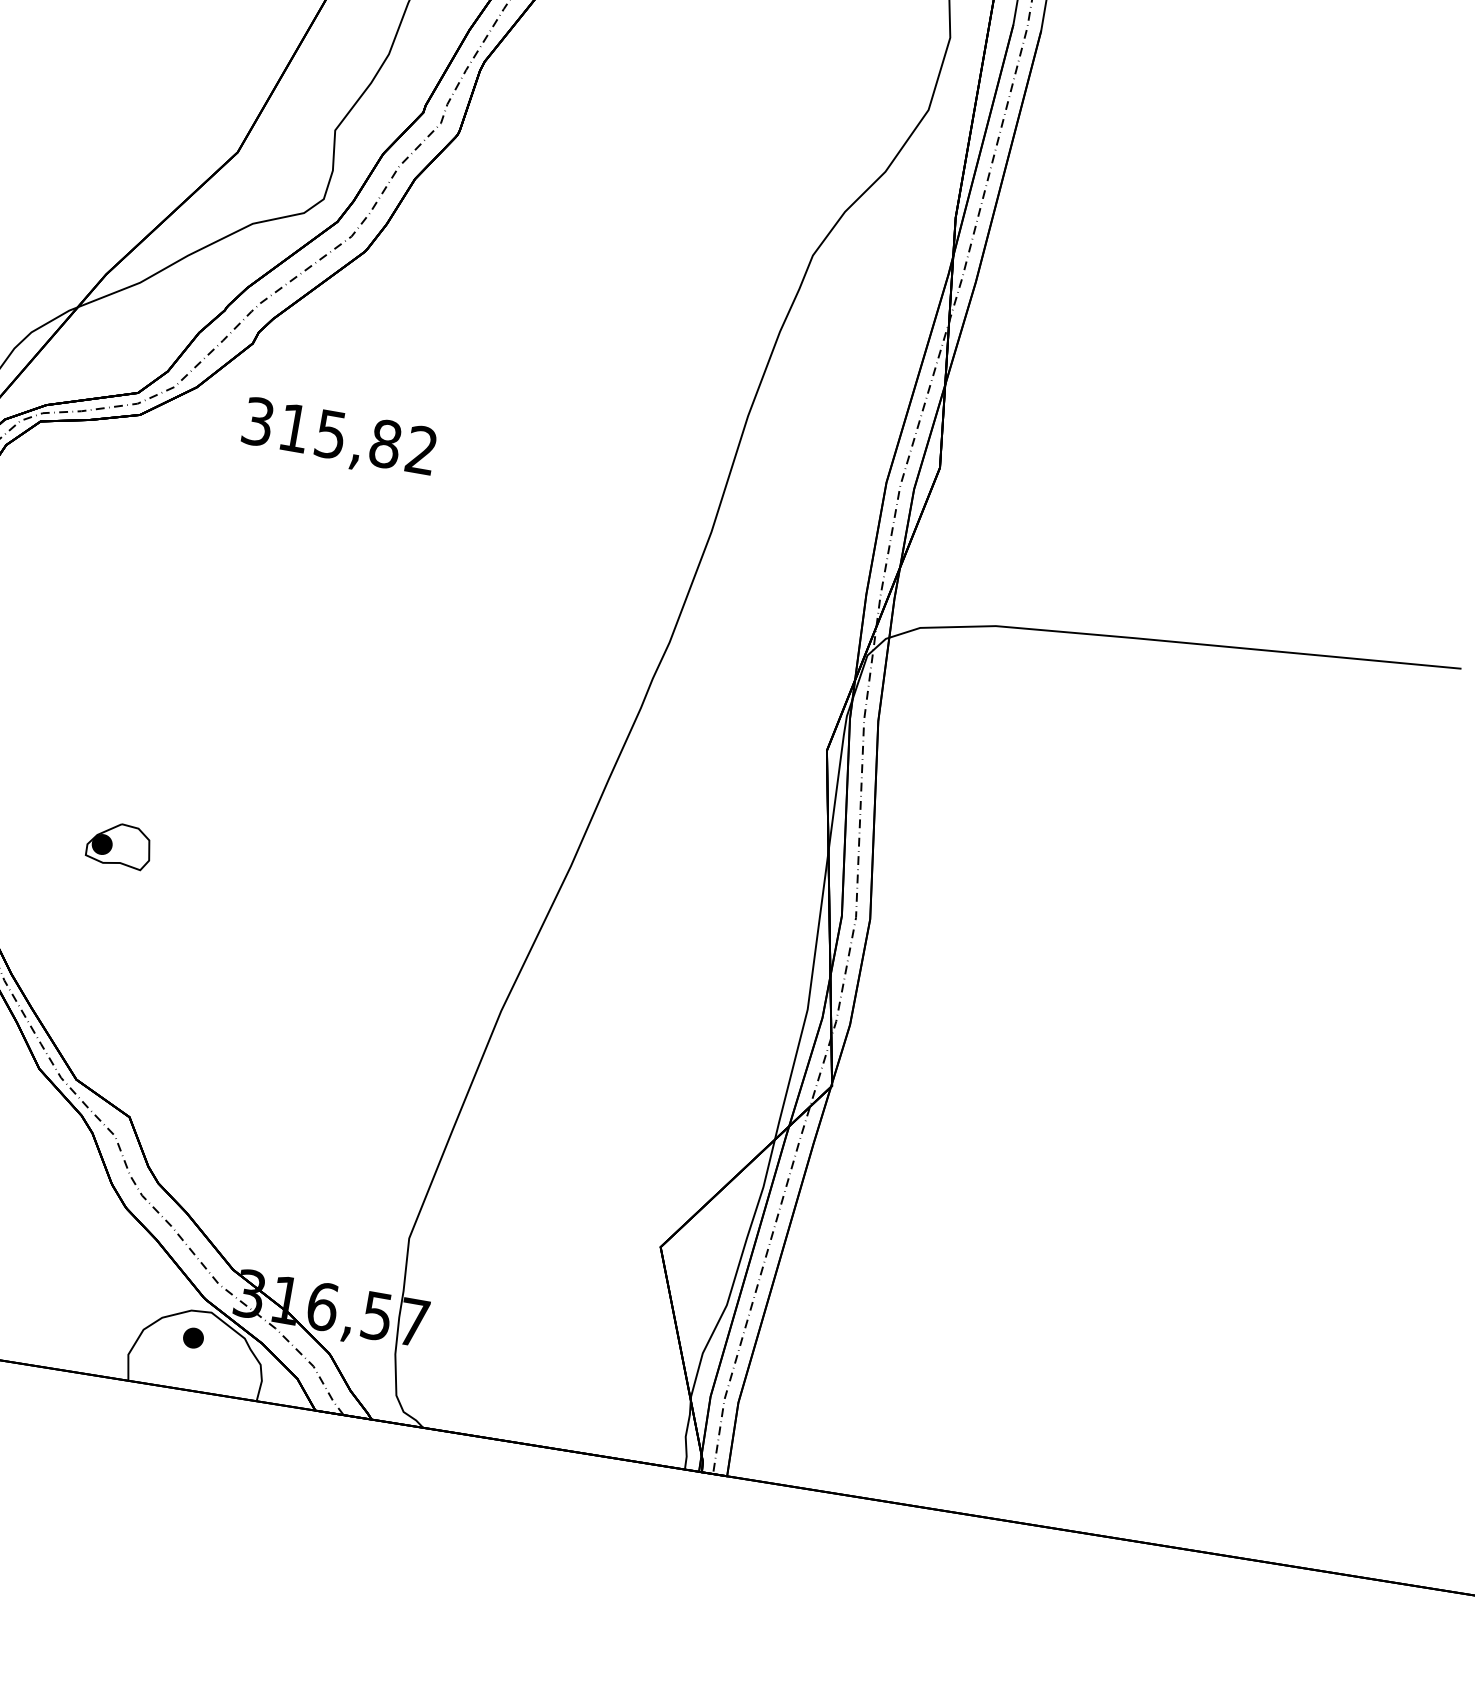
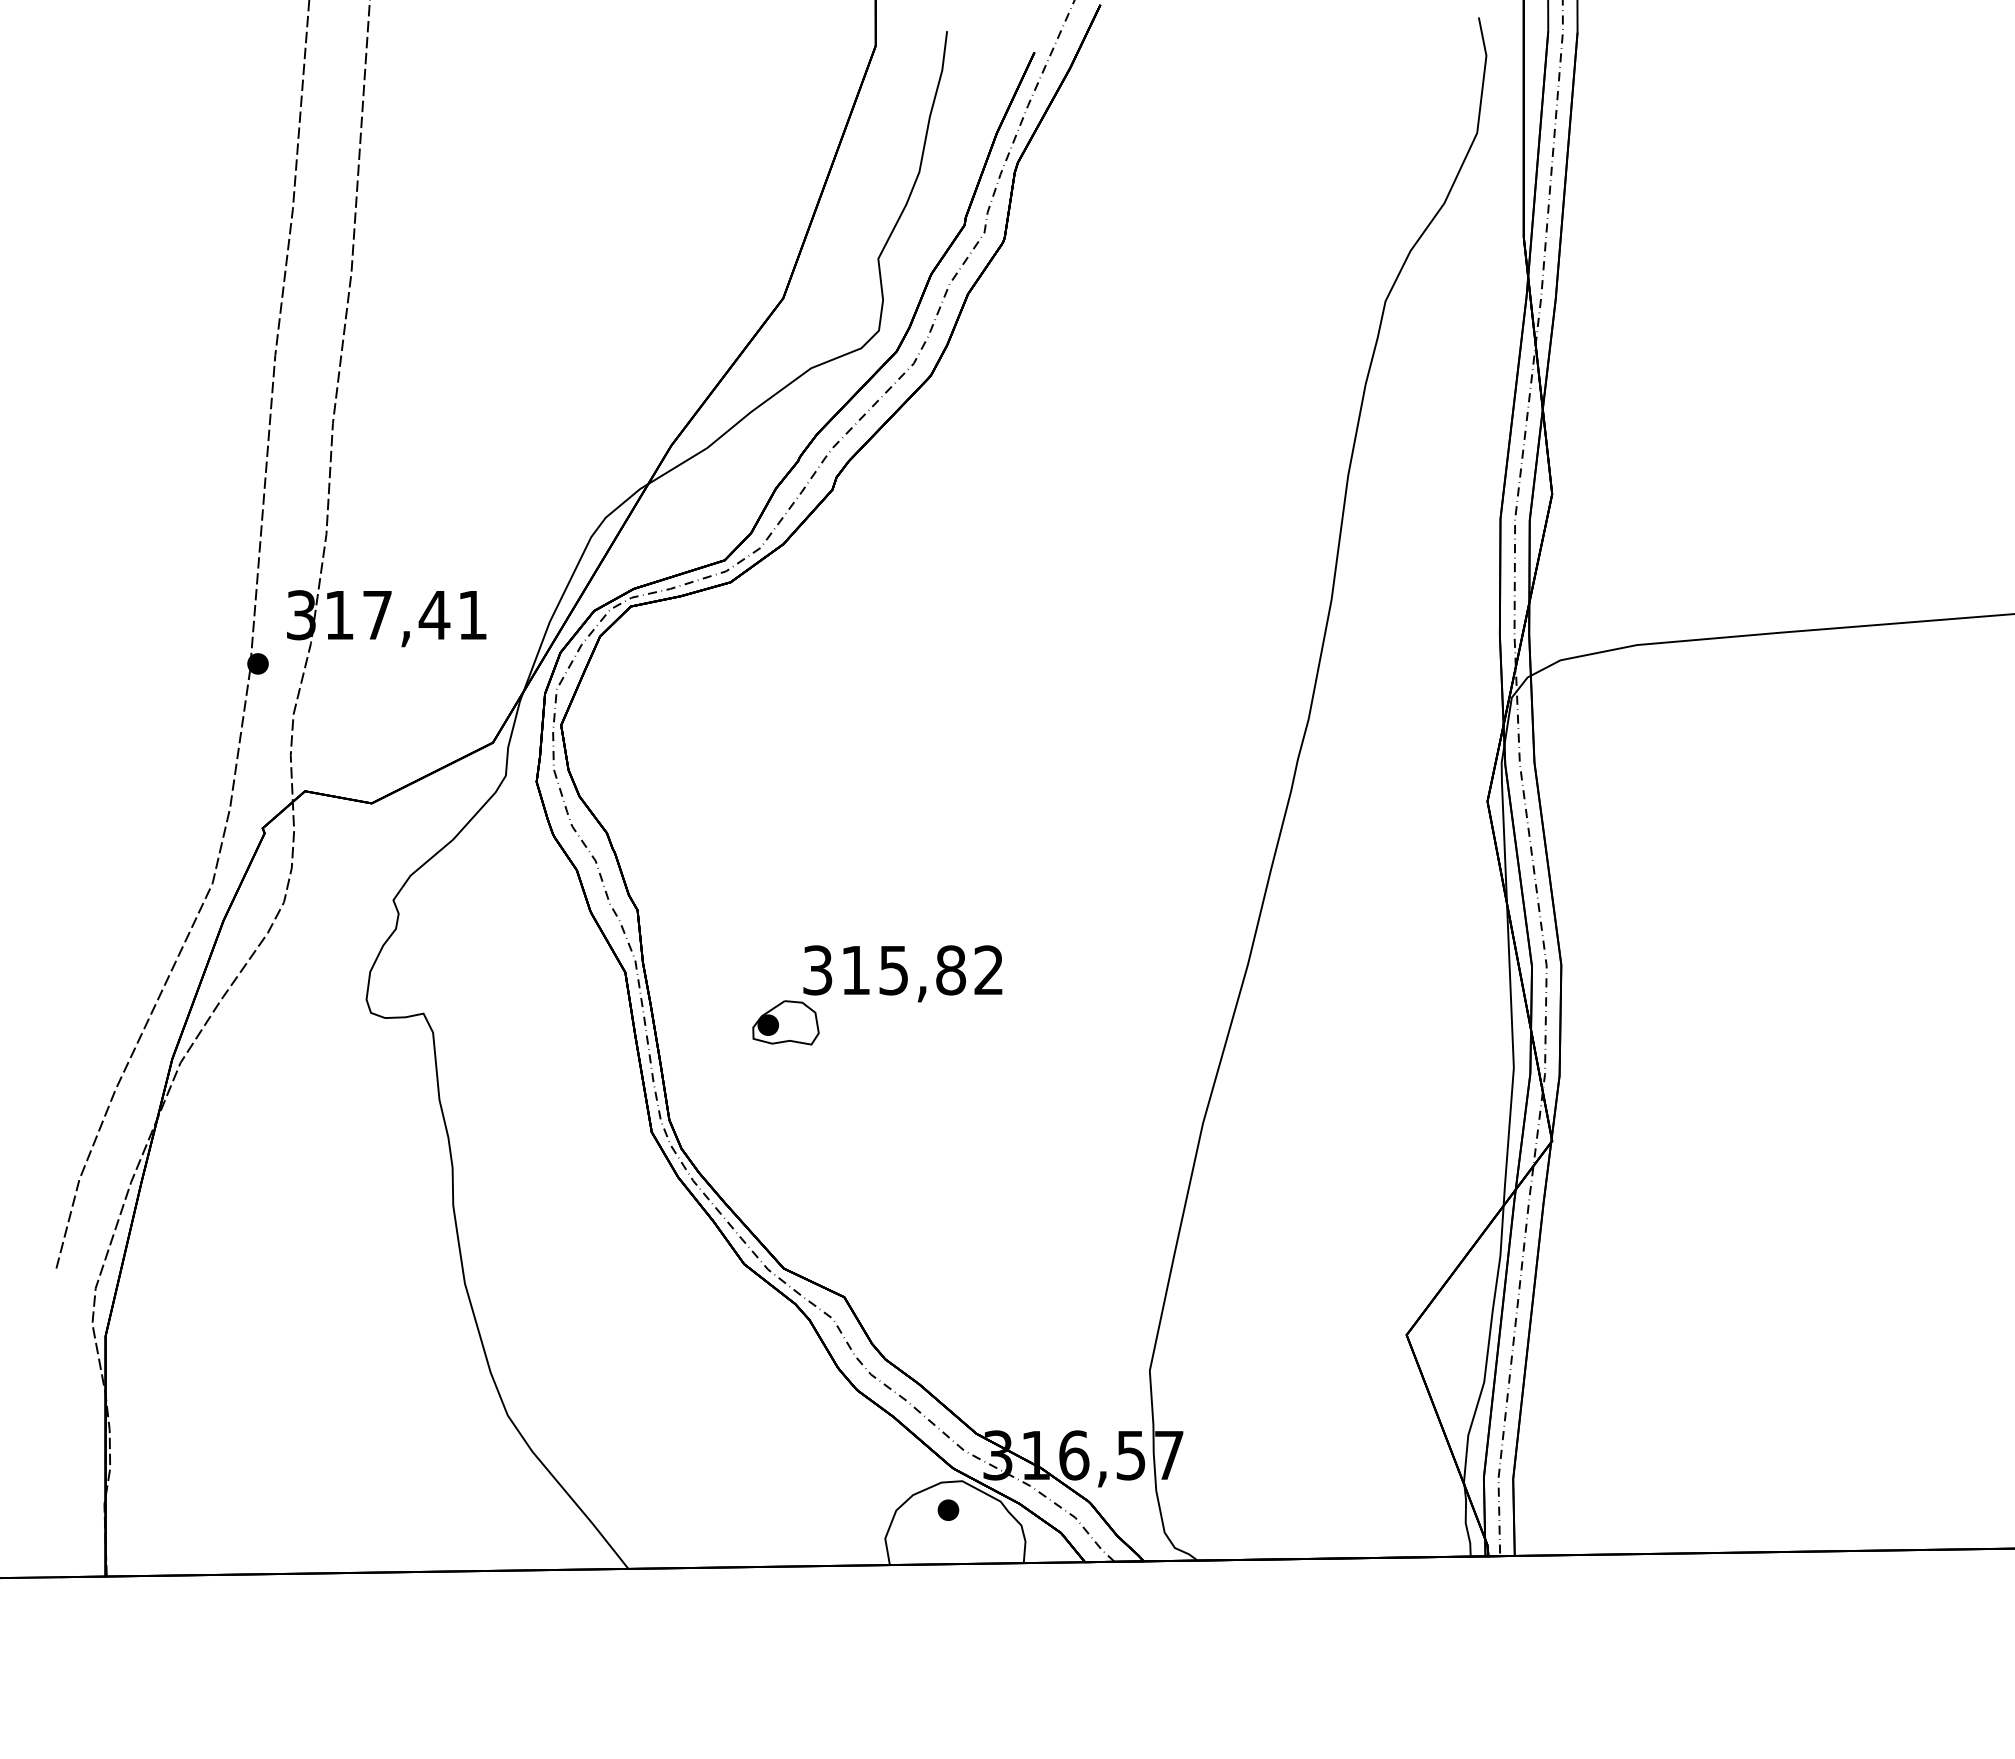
text: (338, 438) -> (902, 973), moved

